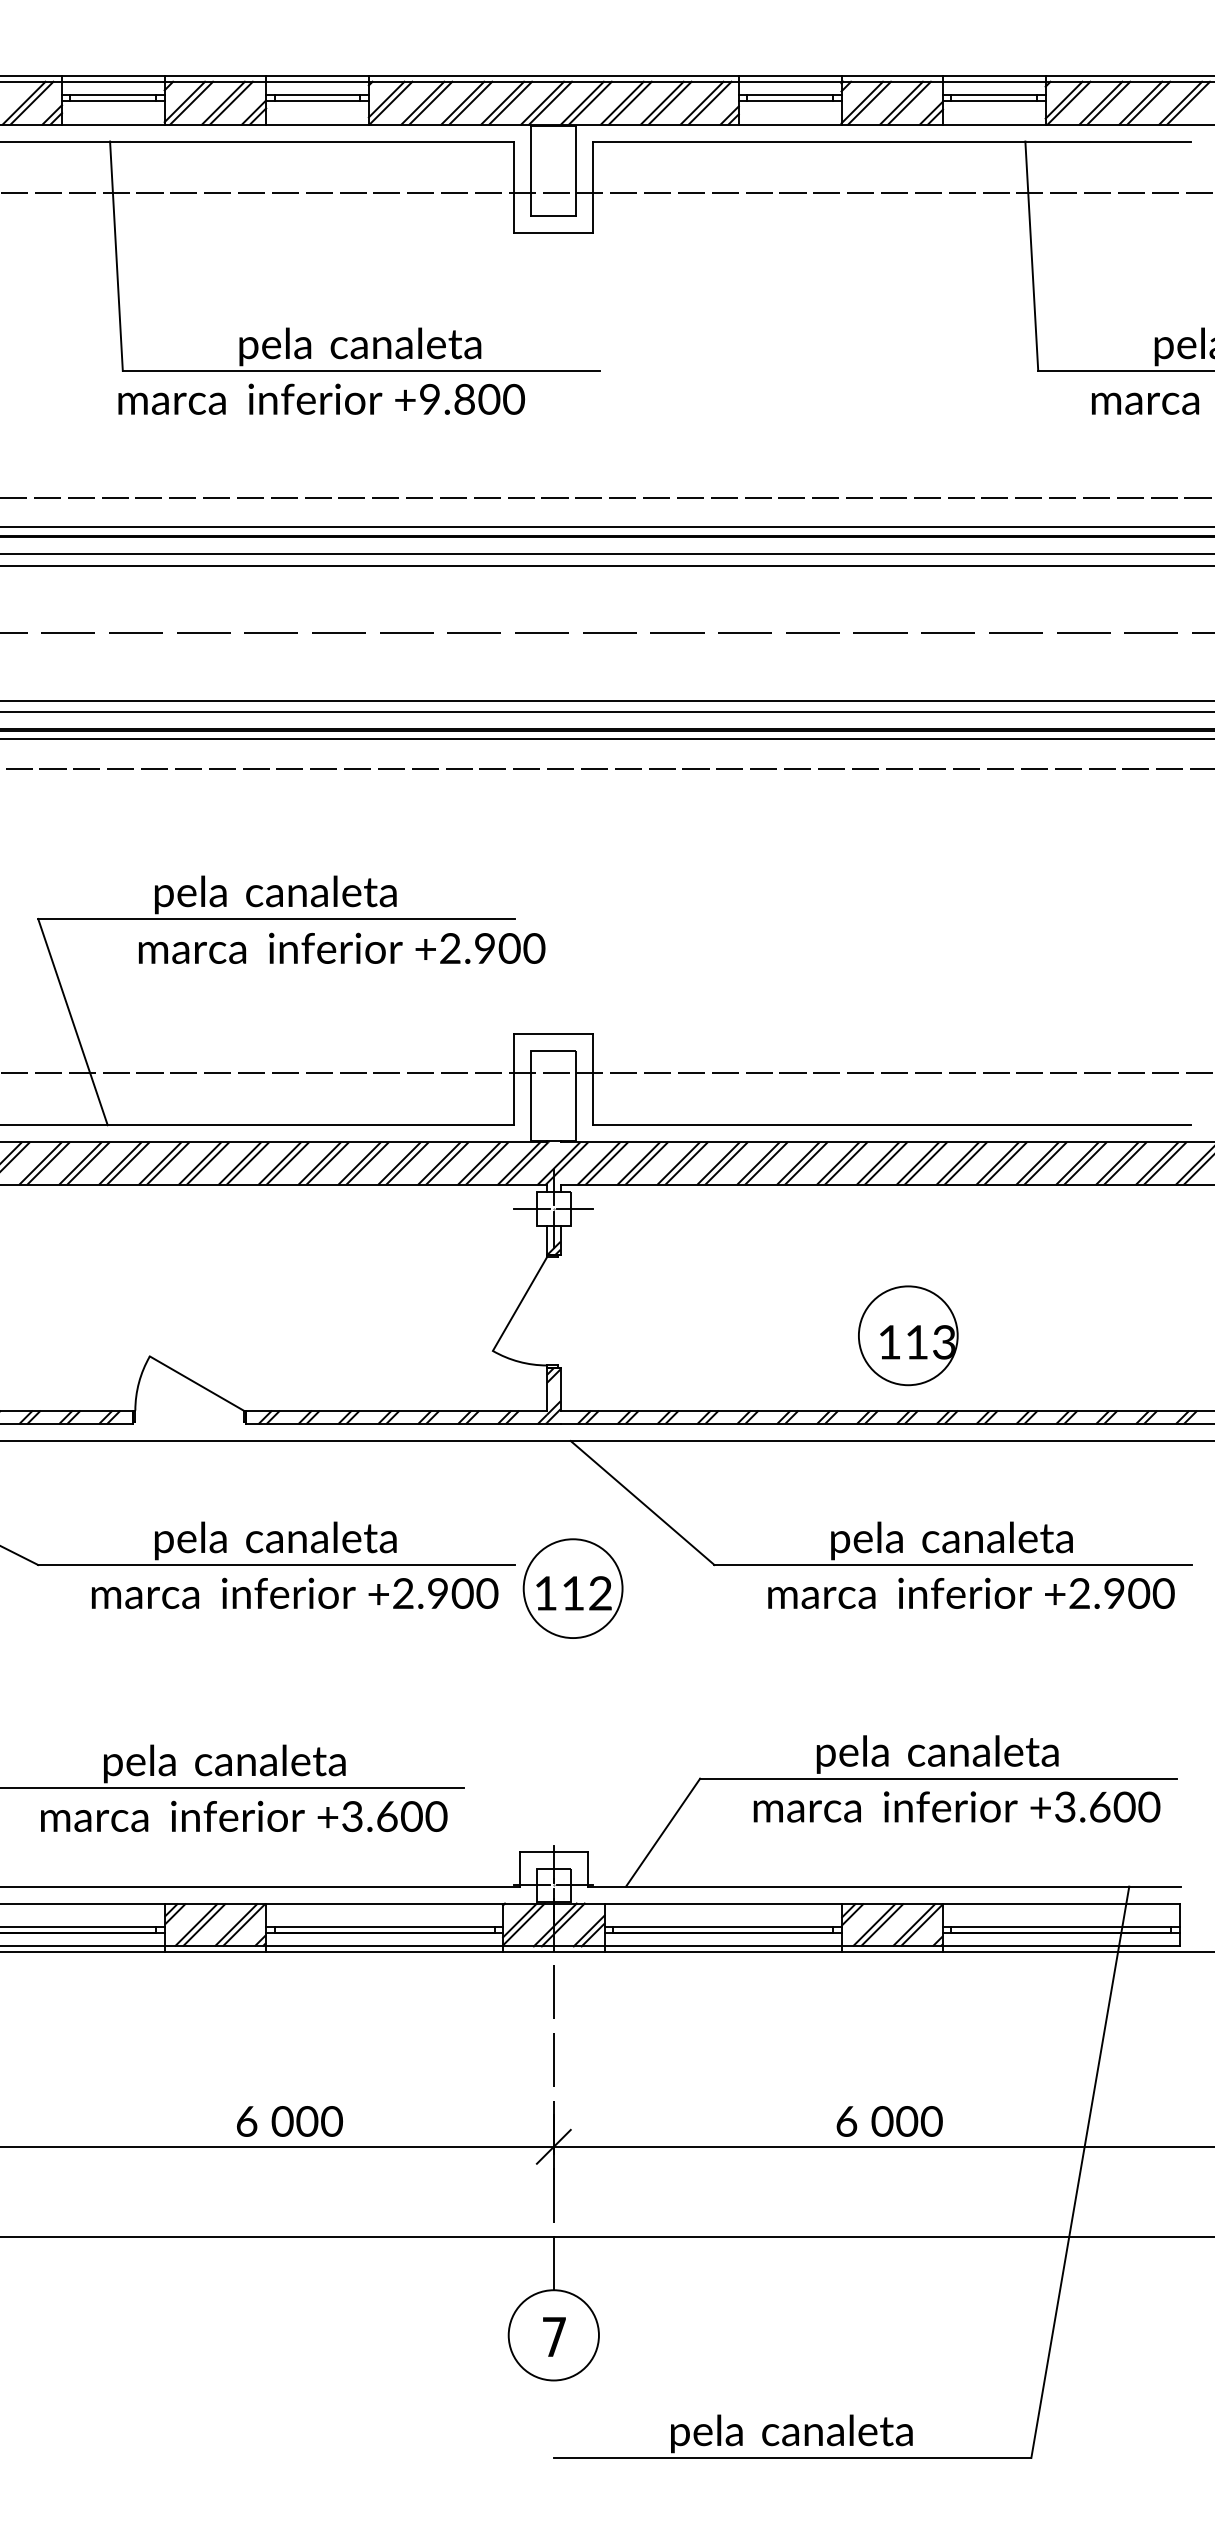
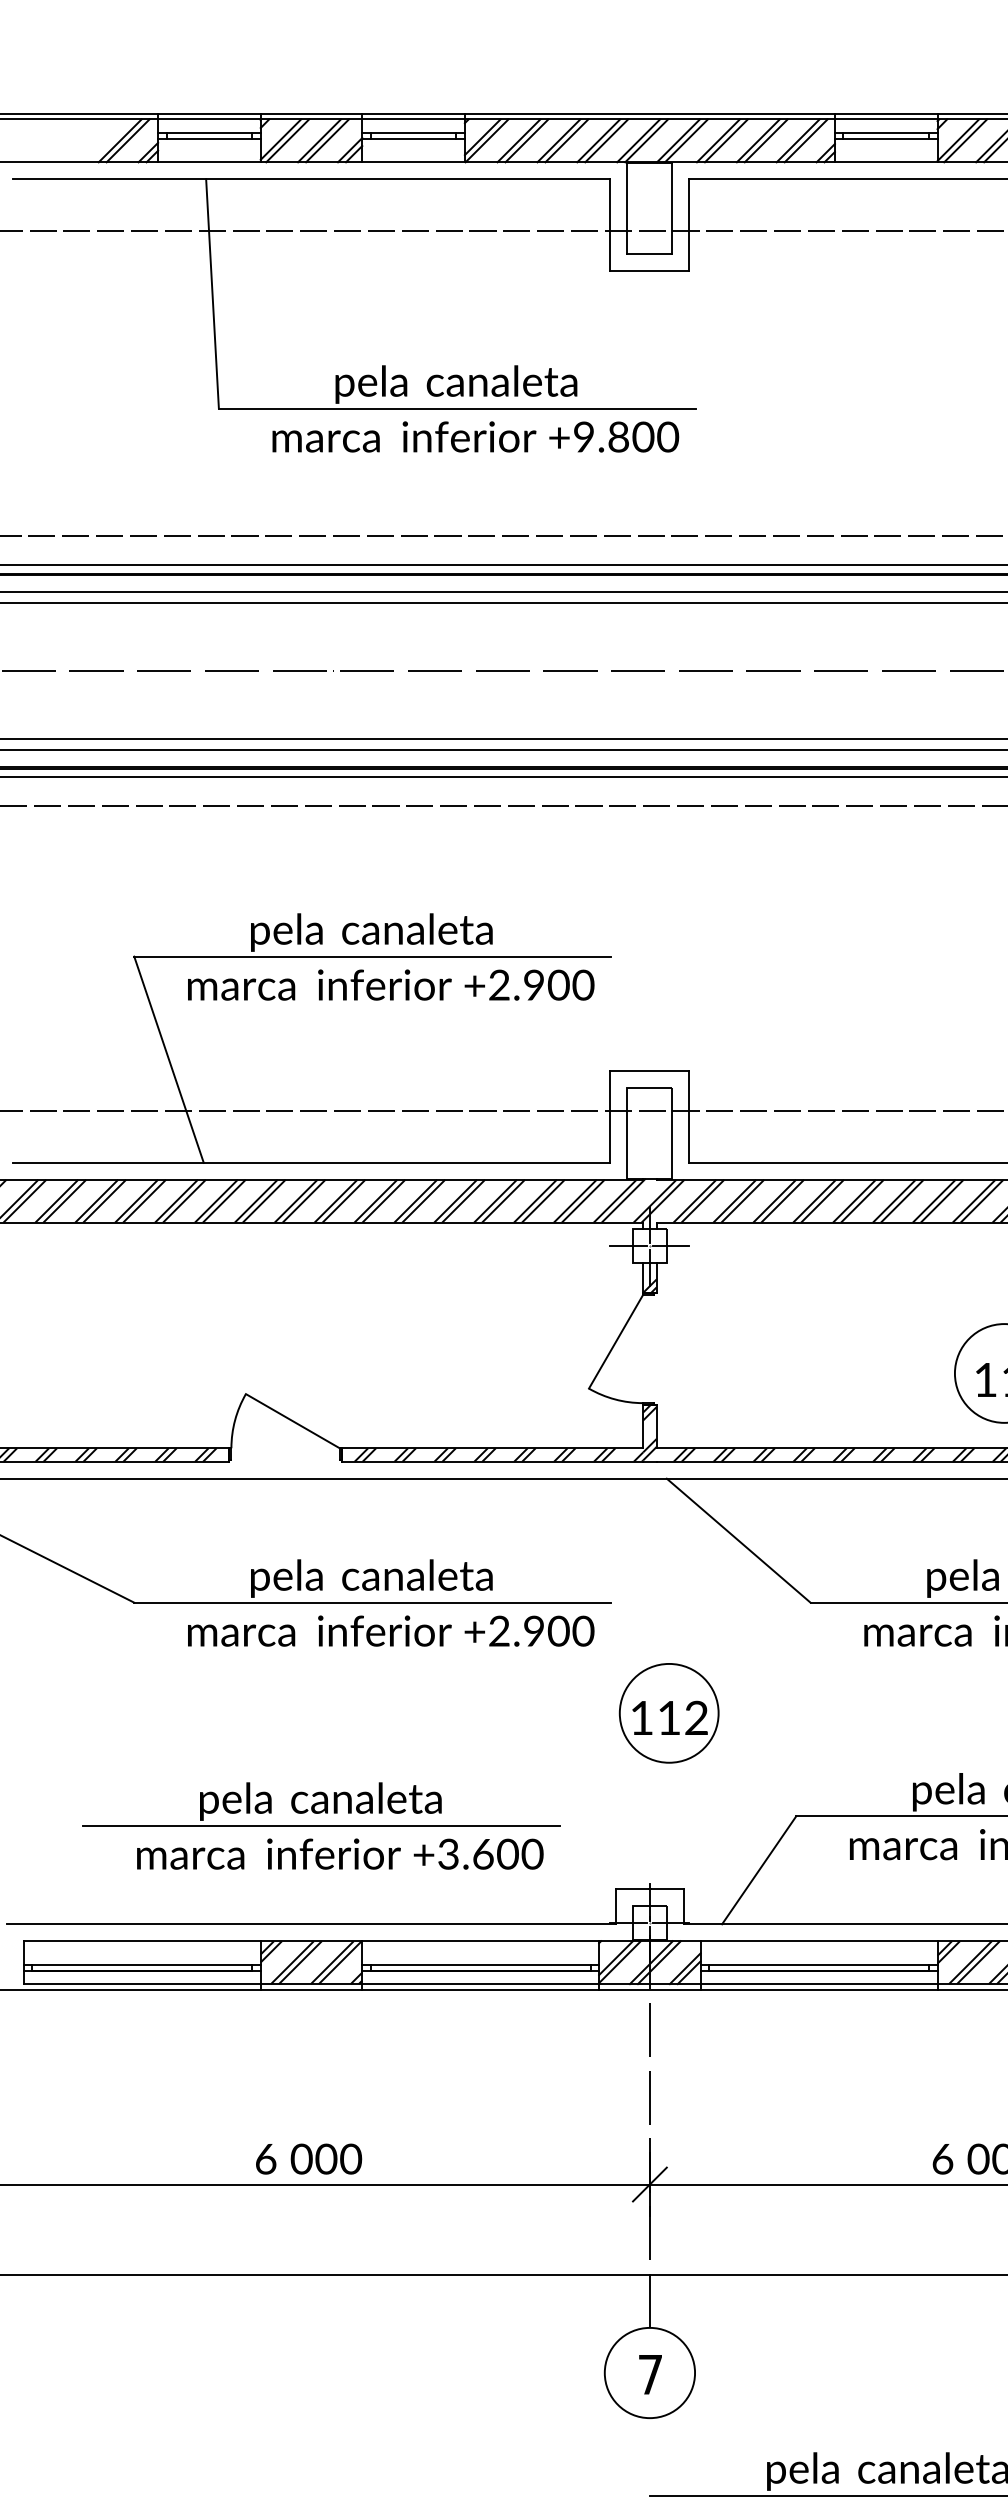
text: (321, 398) -> (475, 436), moved
text: (342, 947) -> (391, 984), moved
part: (572, 1588) -> (668, 1713), moved
text: (289, 2121) -> (308, 2159), moved

